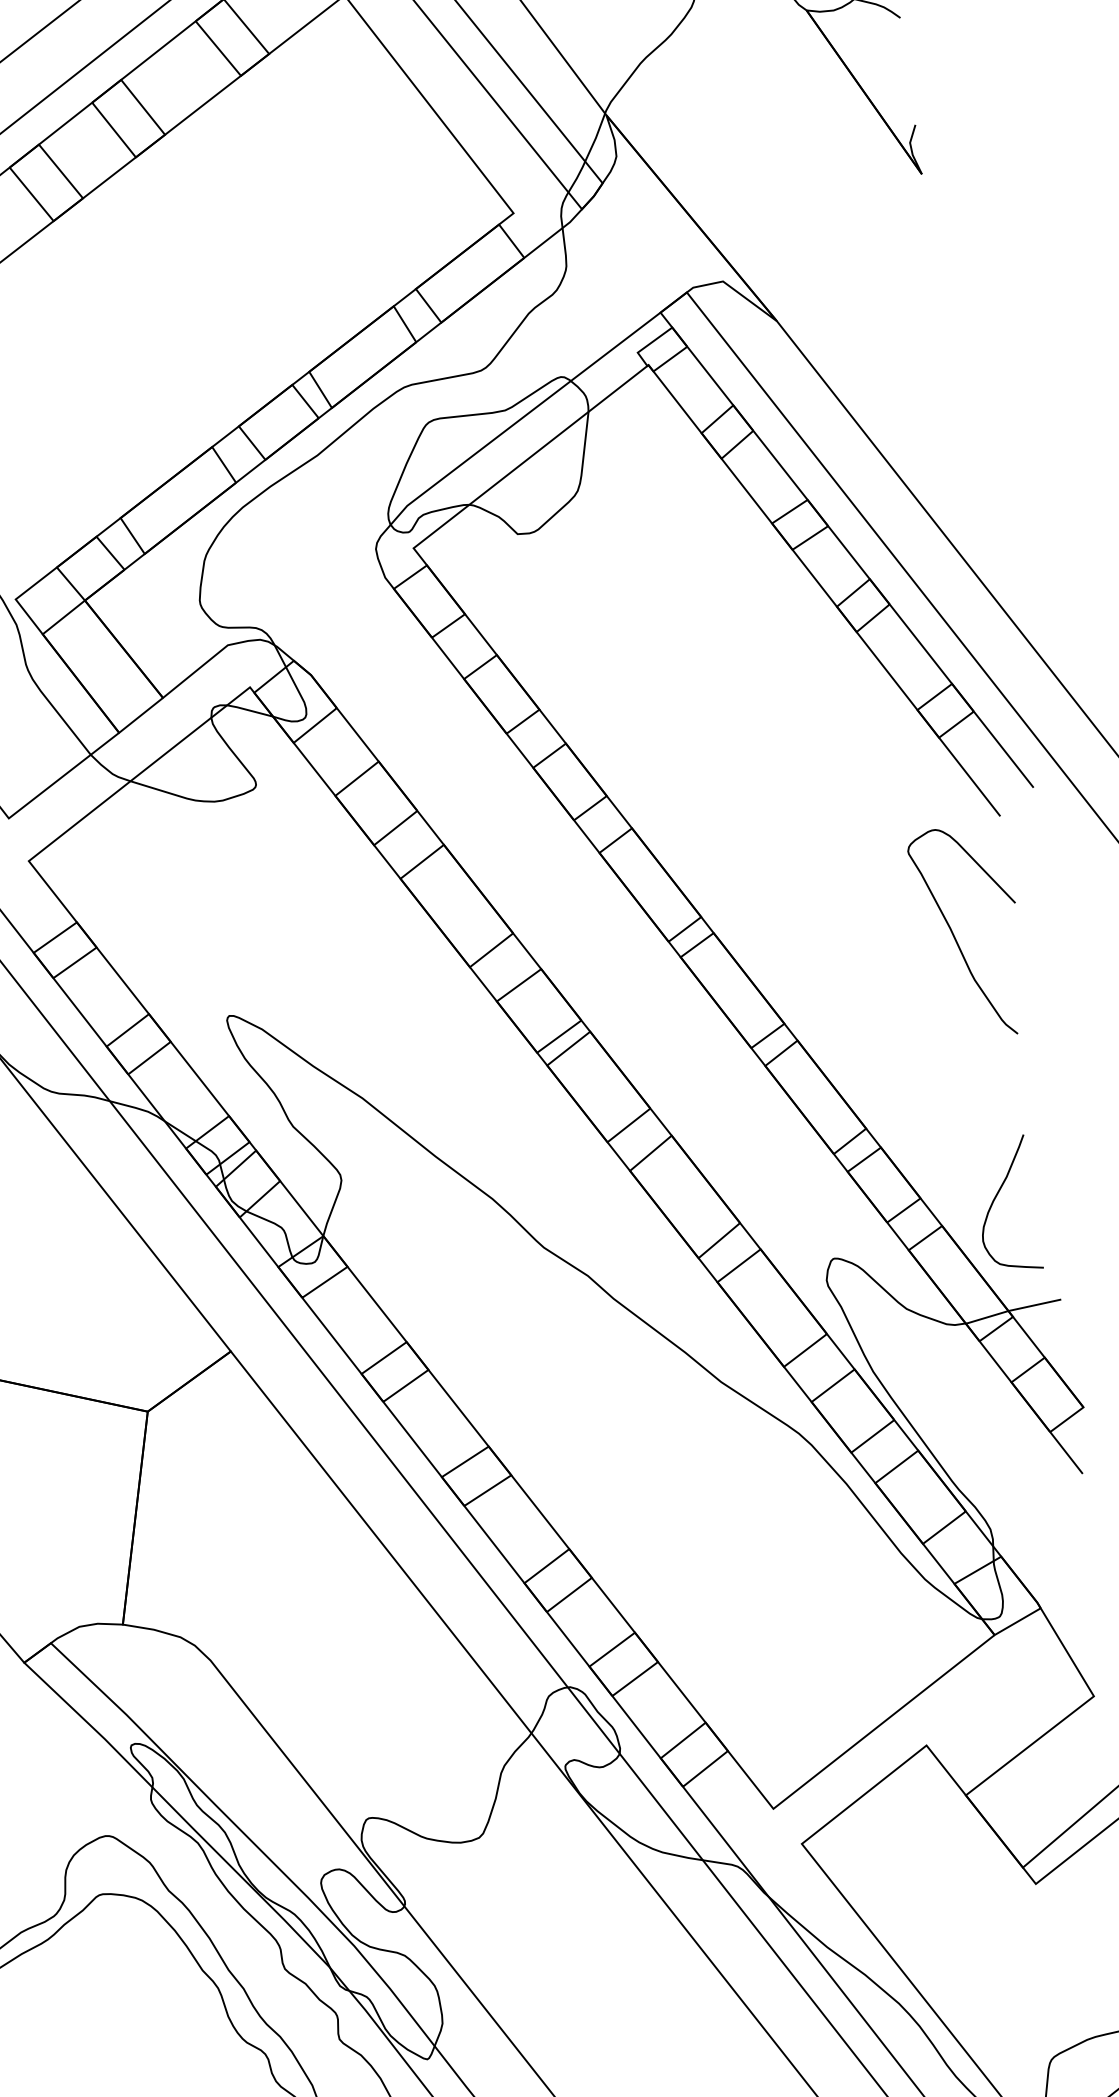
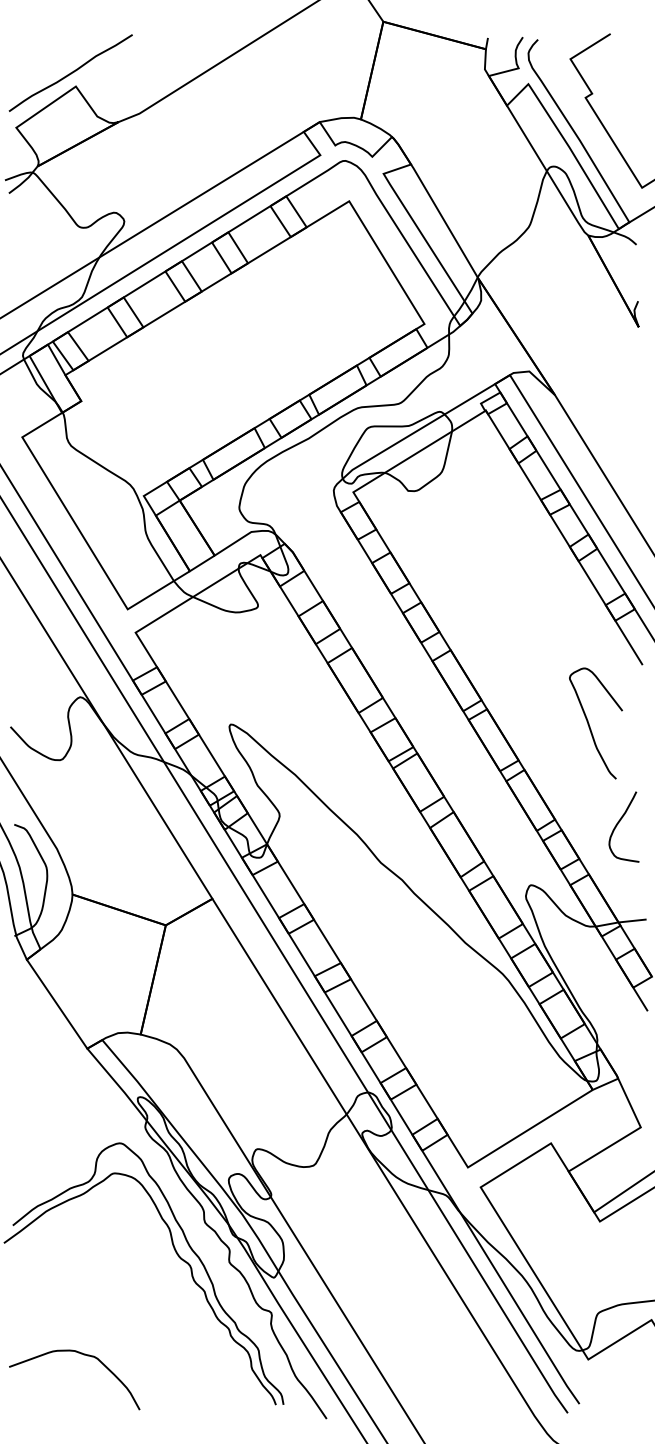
curve: (957, 939) -> (590, 726), moved
curve: (996, 1200) -> (618, 824), moved

